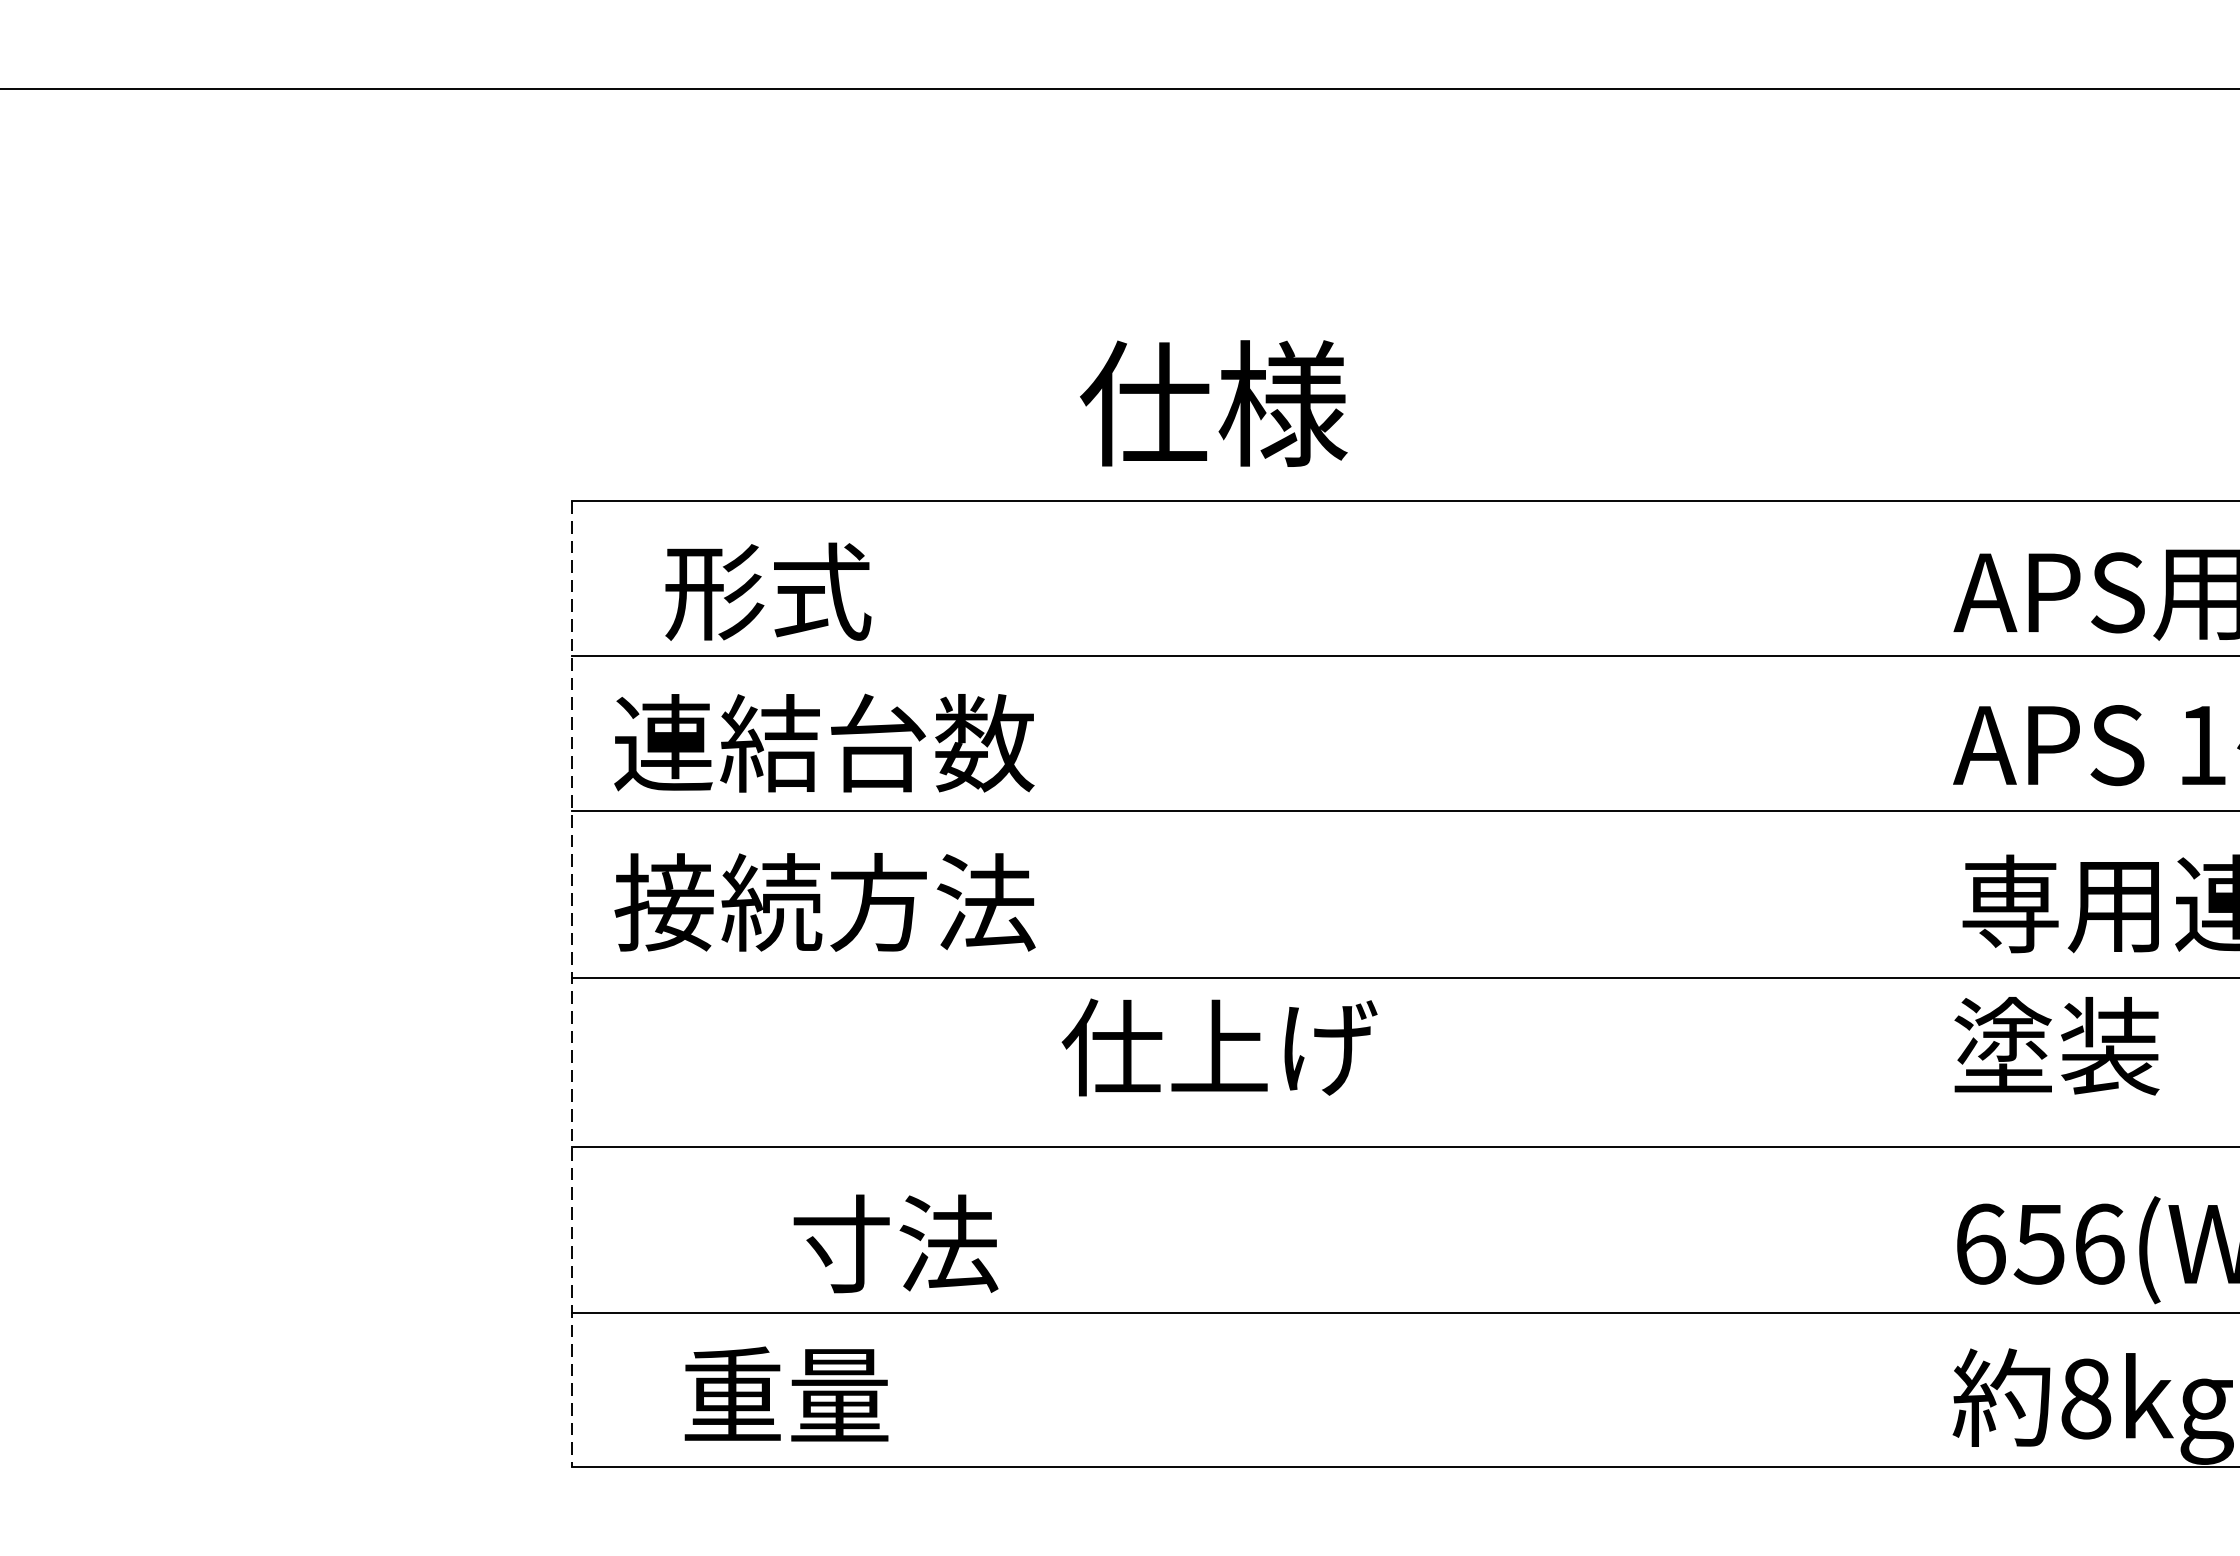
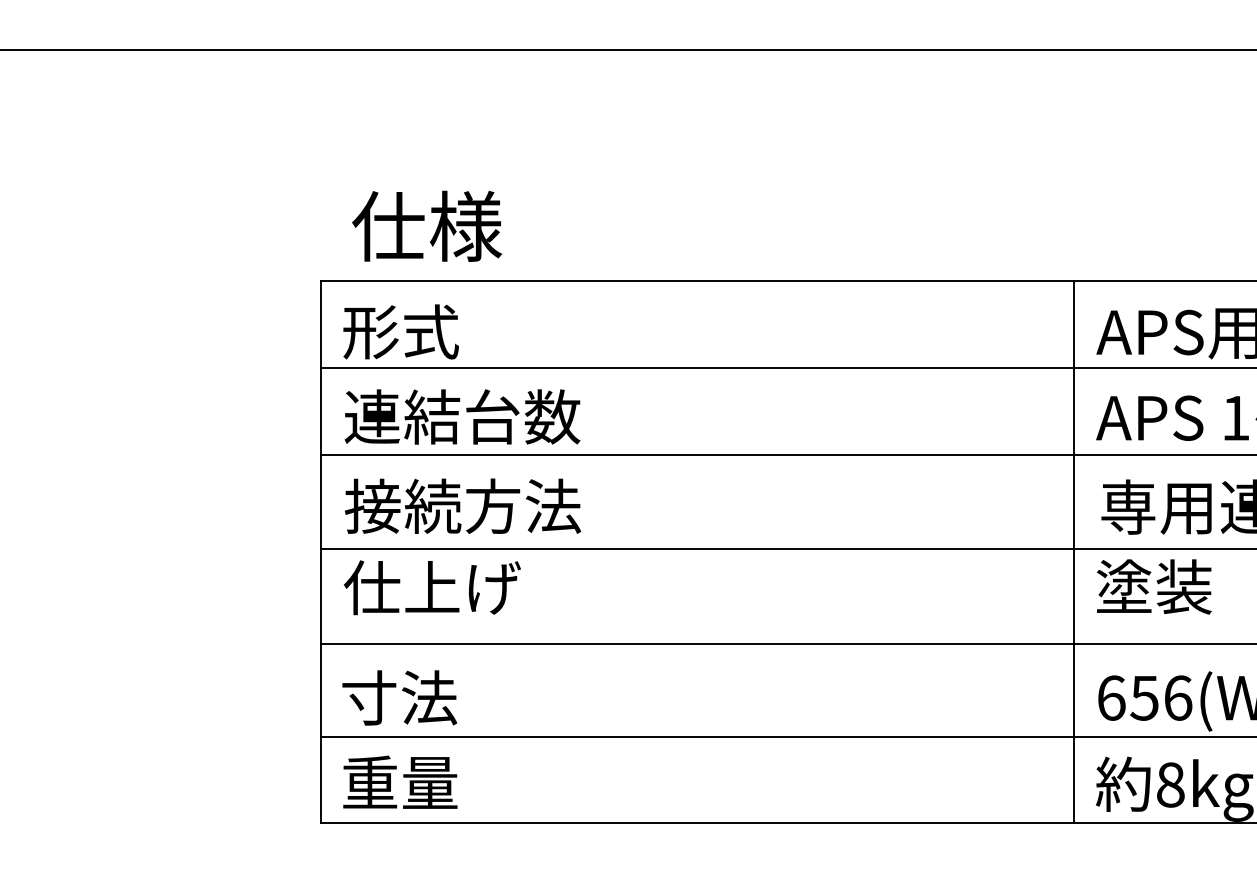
text: (1214, 402) -> (427, 225), moved
text: (767, 590) -> (400, 331), moved
line: (572, 984) -> (321, 552), dashed -> solid
line: (1914, 984) -> (1074, 552), added
text: (1219, 1047) -> (432, 587), moved
text: (895, 1243) -> (399, 697), moved
text: (786, 1392) -> (400, 781), moved

